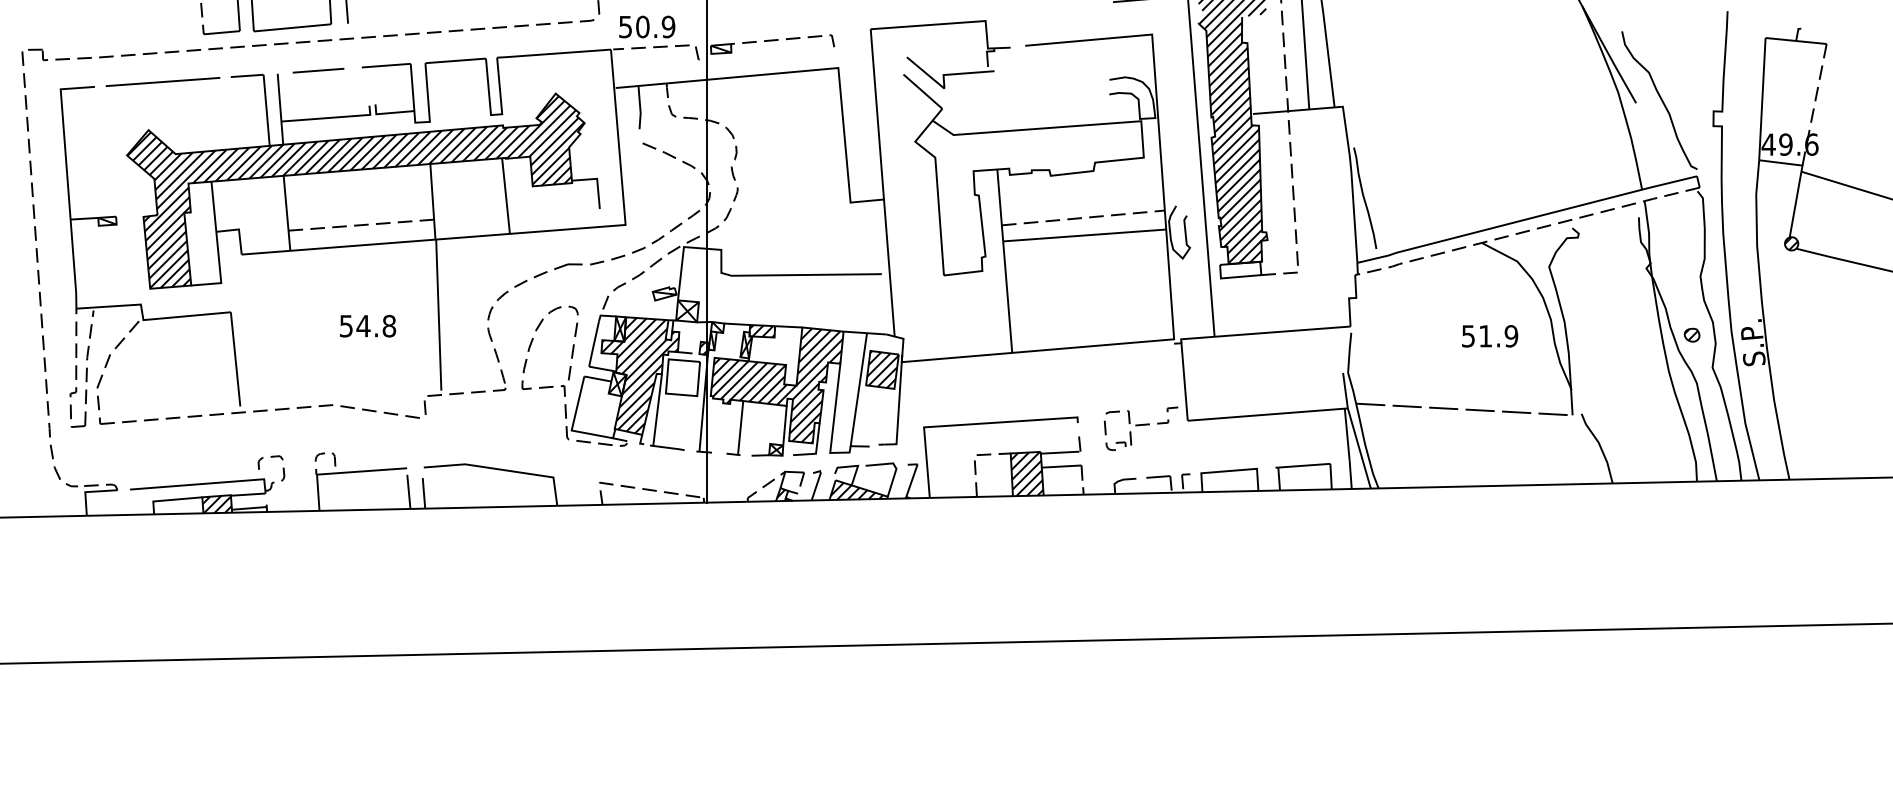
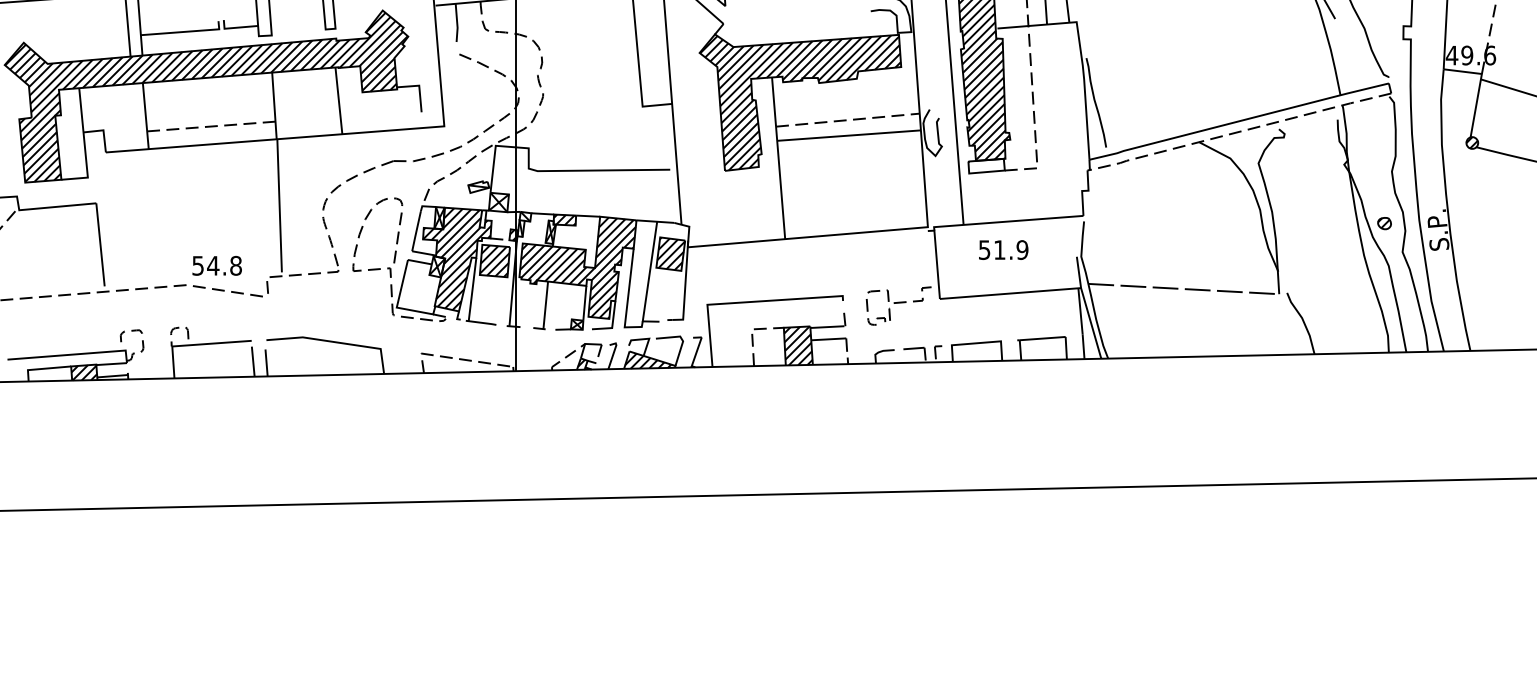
hatch: (1029, 197) -> (800, 102), added
text: (368, 325) -> (217, 265), moved
text: (1490, 336) -> (1004, 250), moved
hatch: (682, 377) -> (494, 260), added

